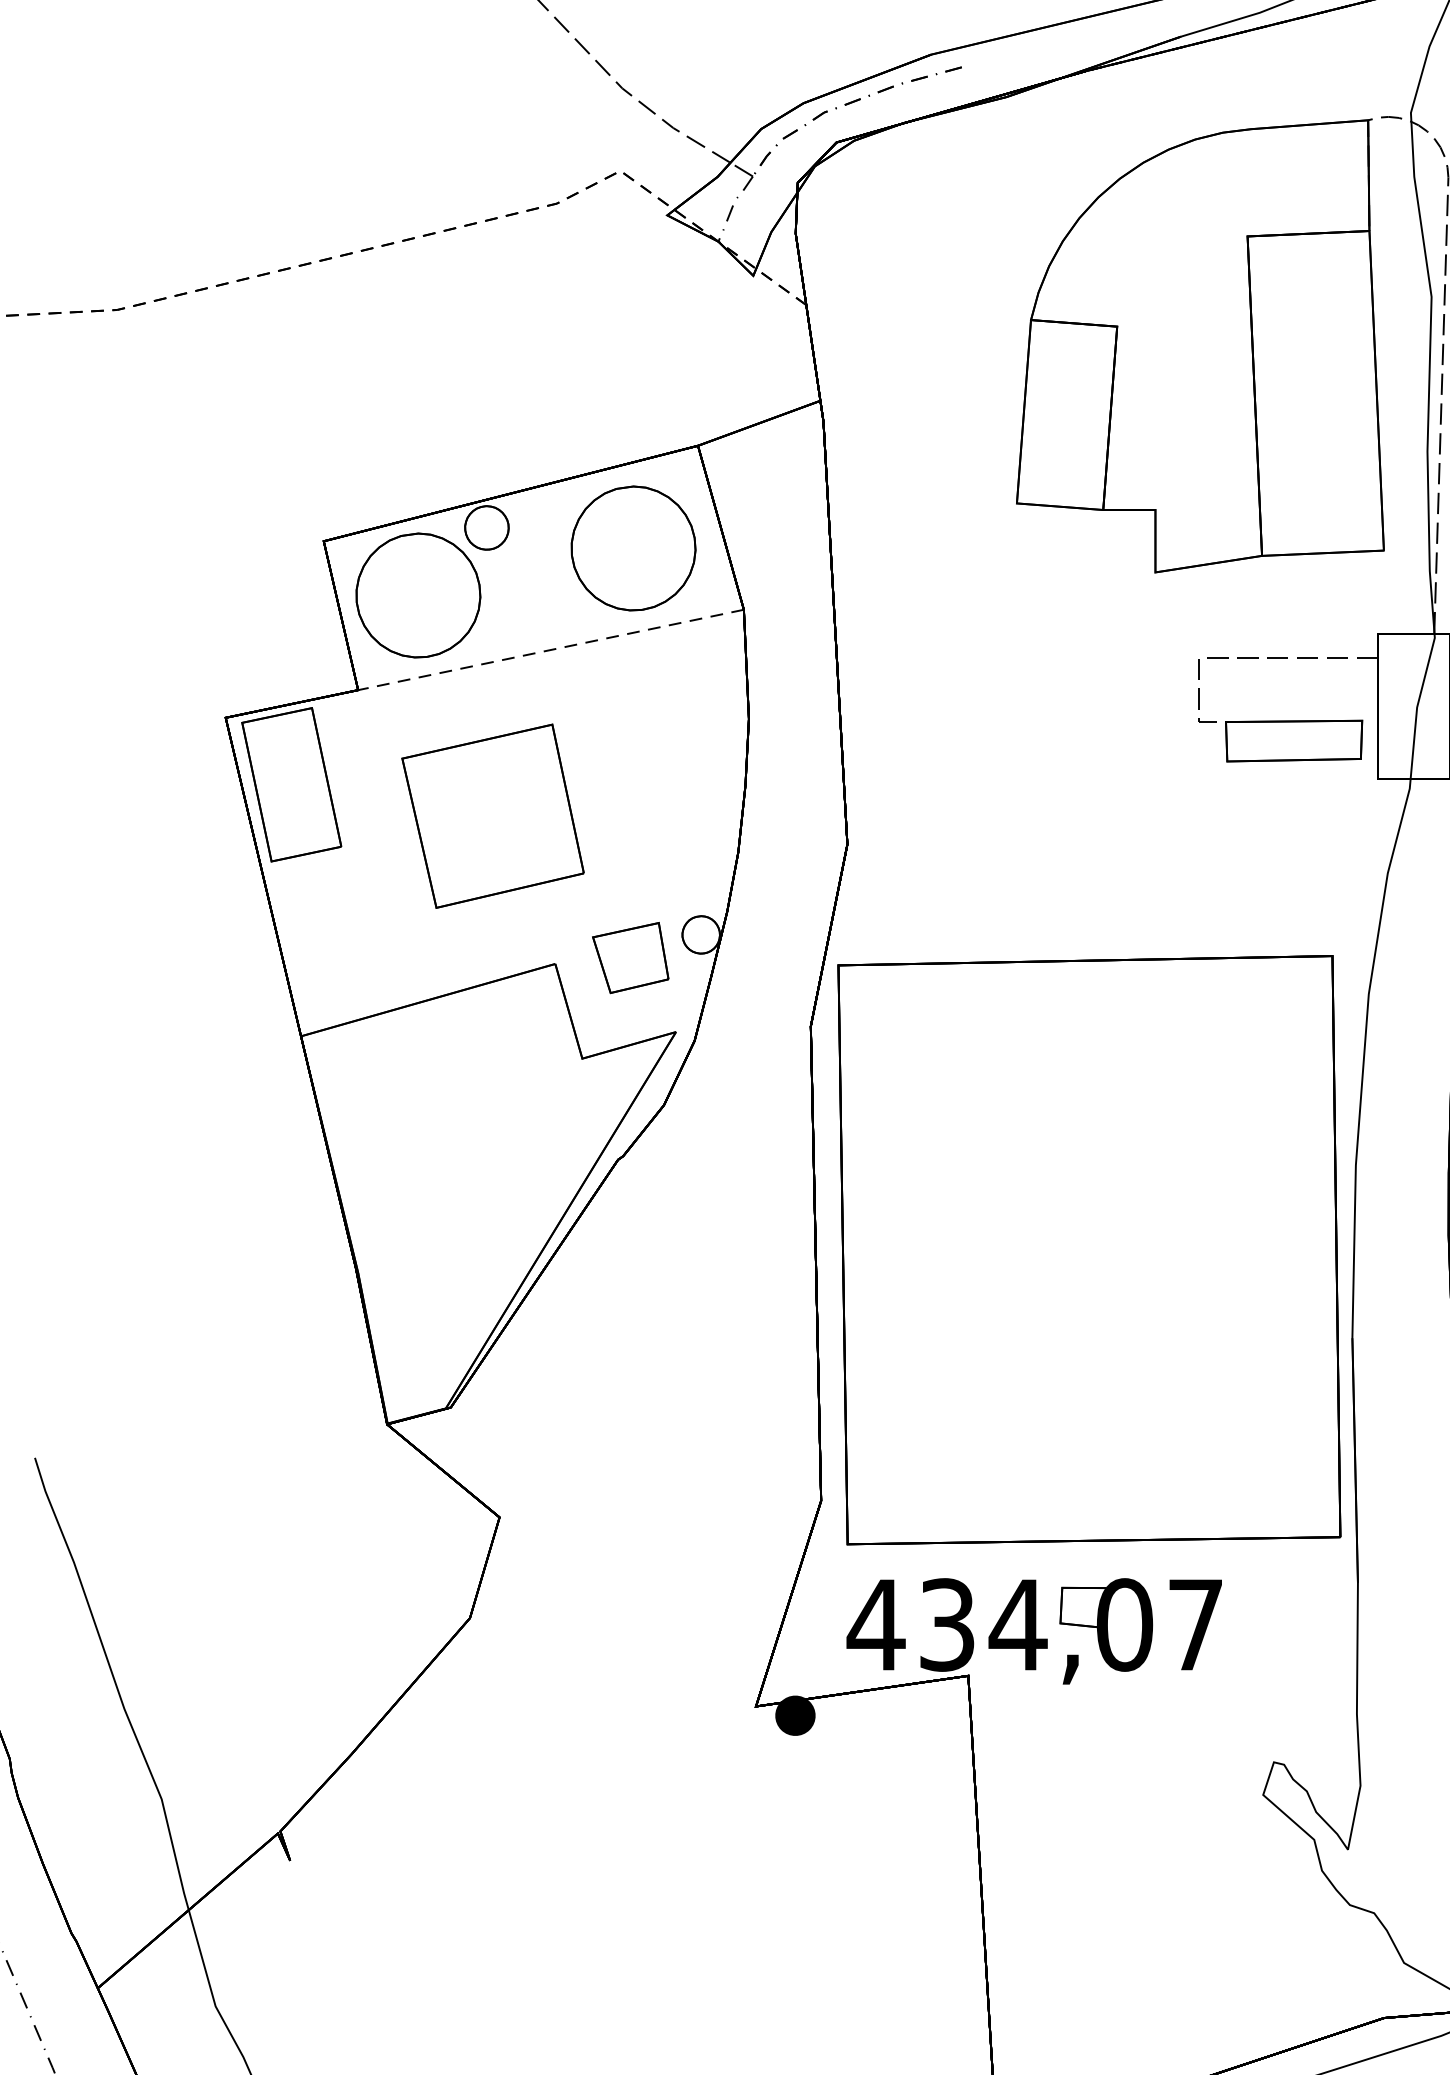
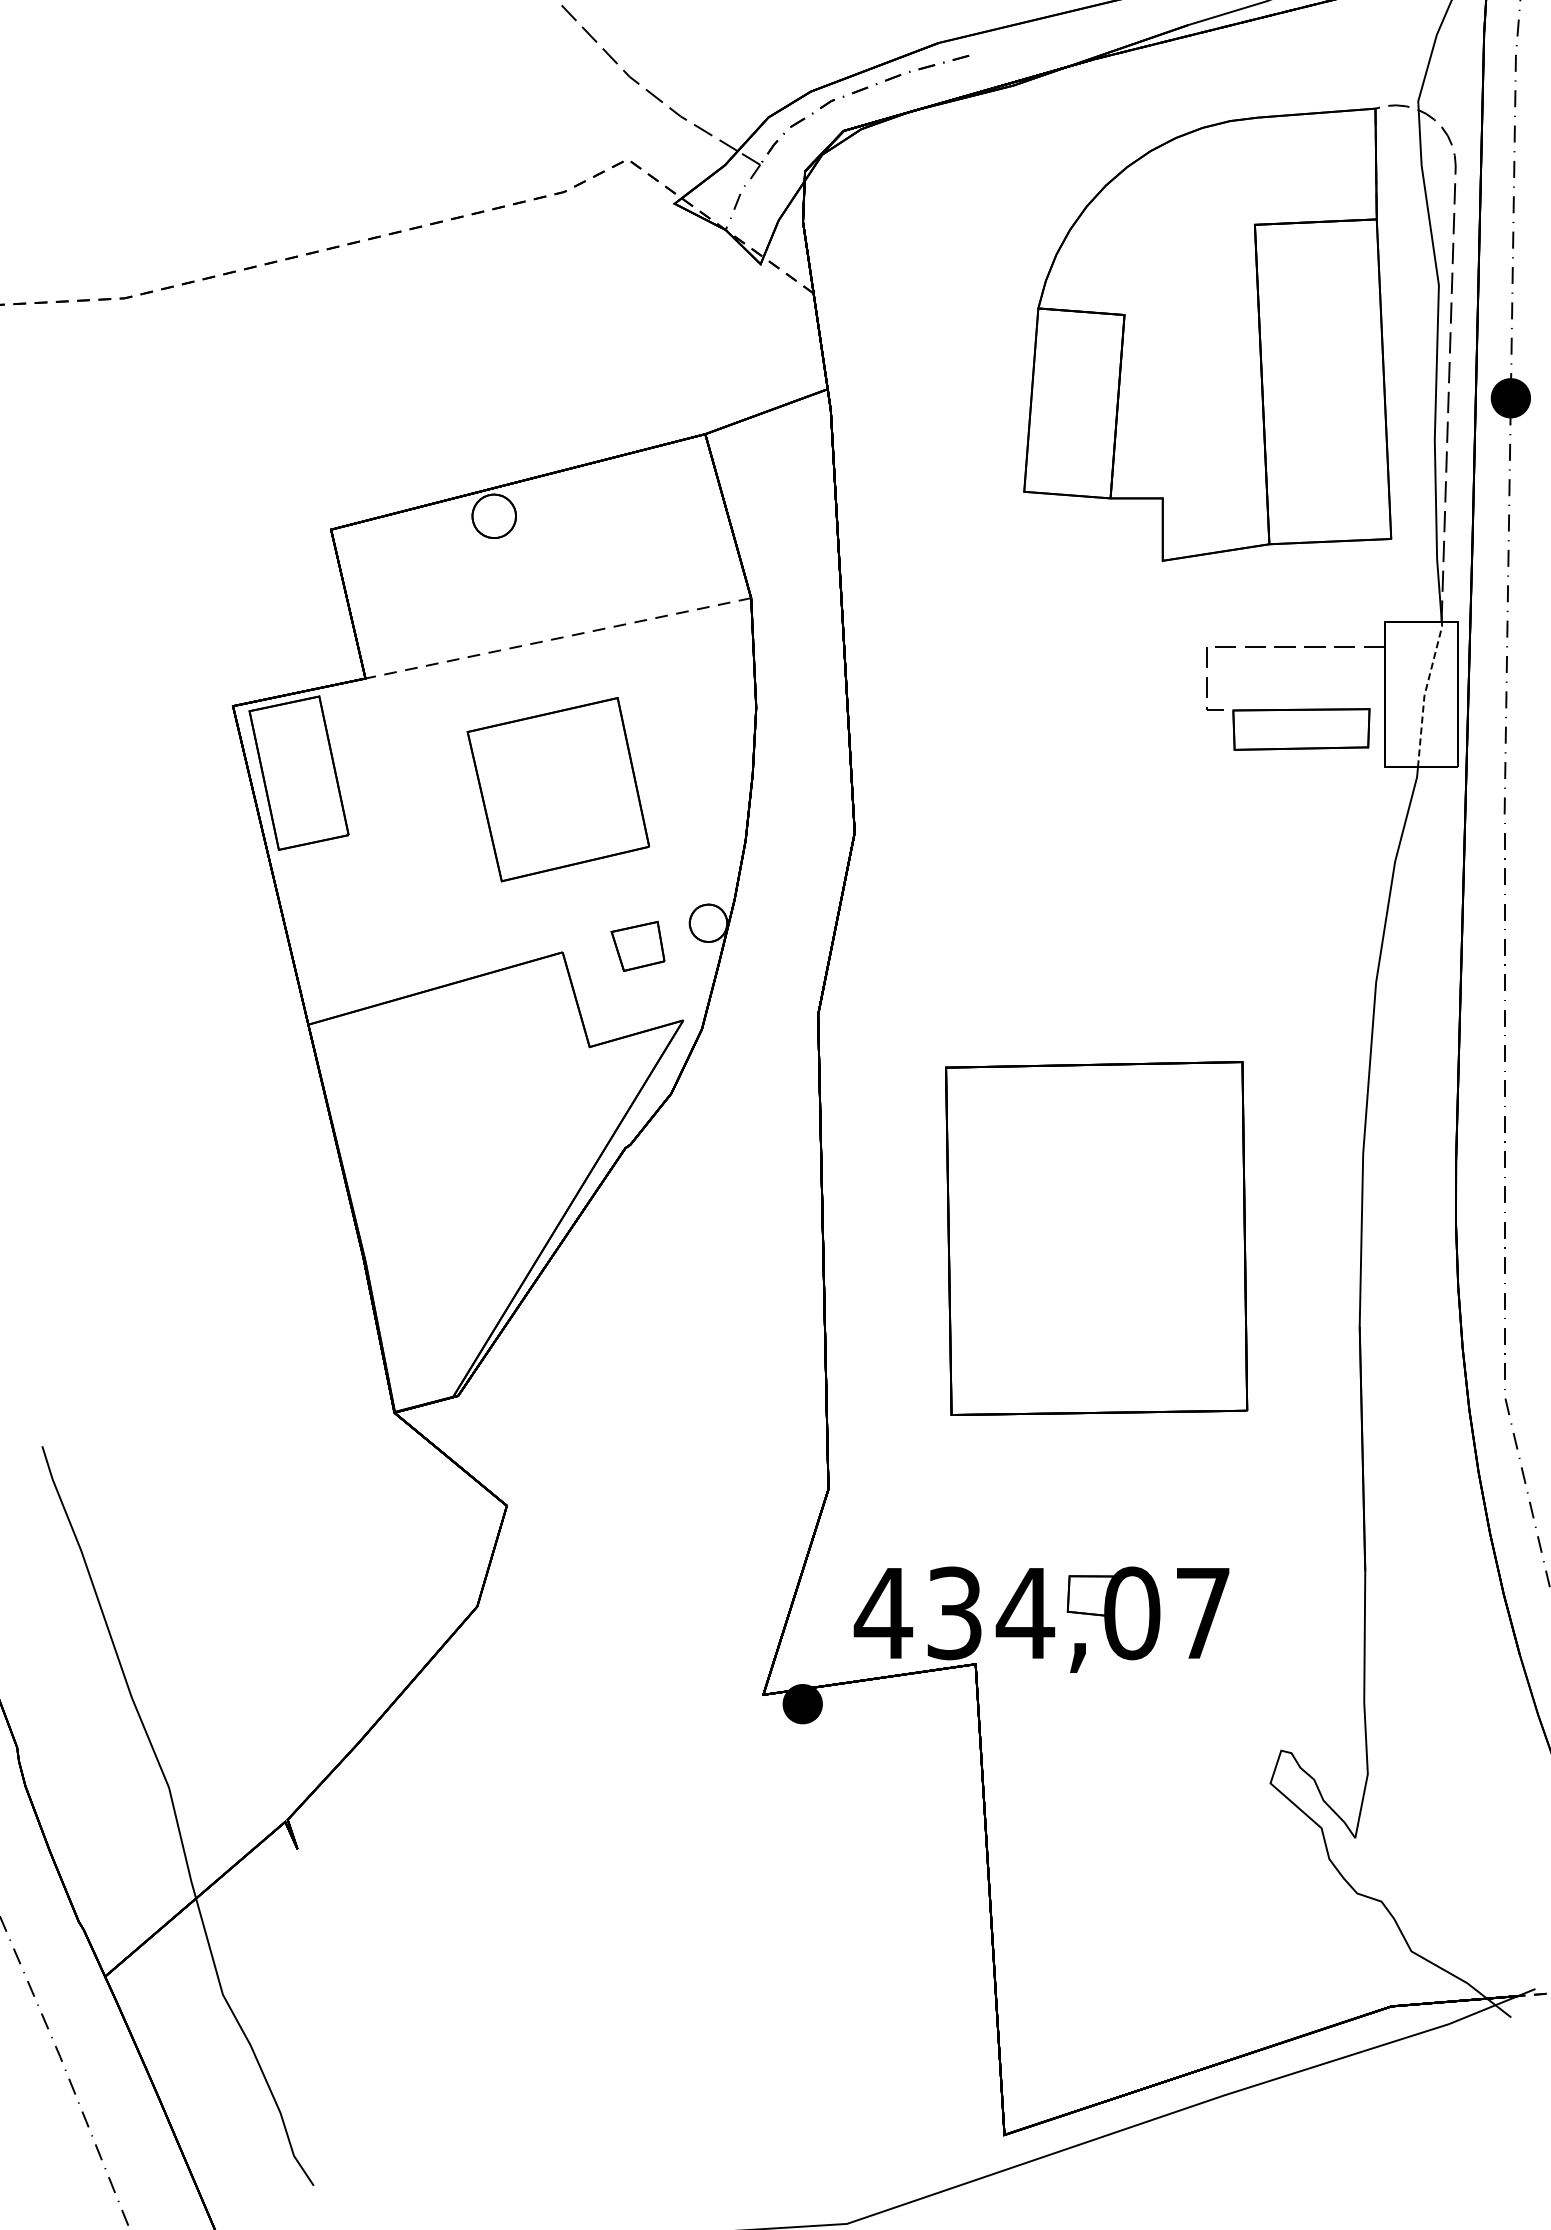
part: (633, 548) -> (640, 536), removed
part: (418, 595) -> (425, 583), removed
line: (1418, 704) -> (1425, 692), solid -> dashed
part: (493, 816) -> (558, 789), moved
part: (630, 958) -> (637, 946), size x0.7
part: (1089, 1250) -> (1096, 1238), size x0.6

